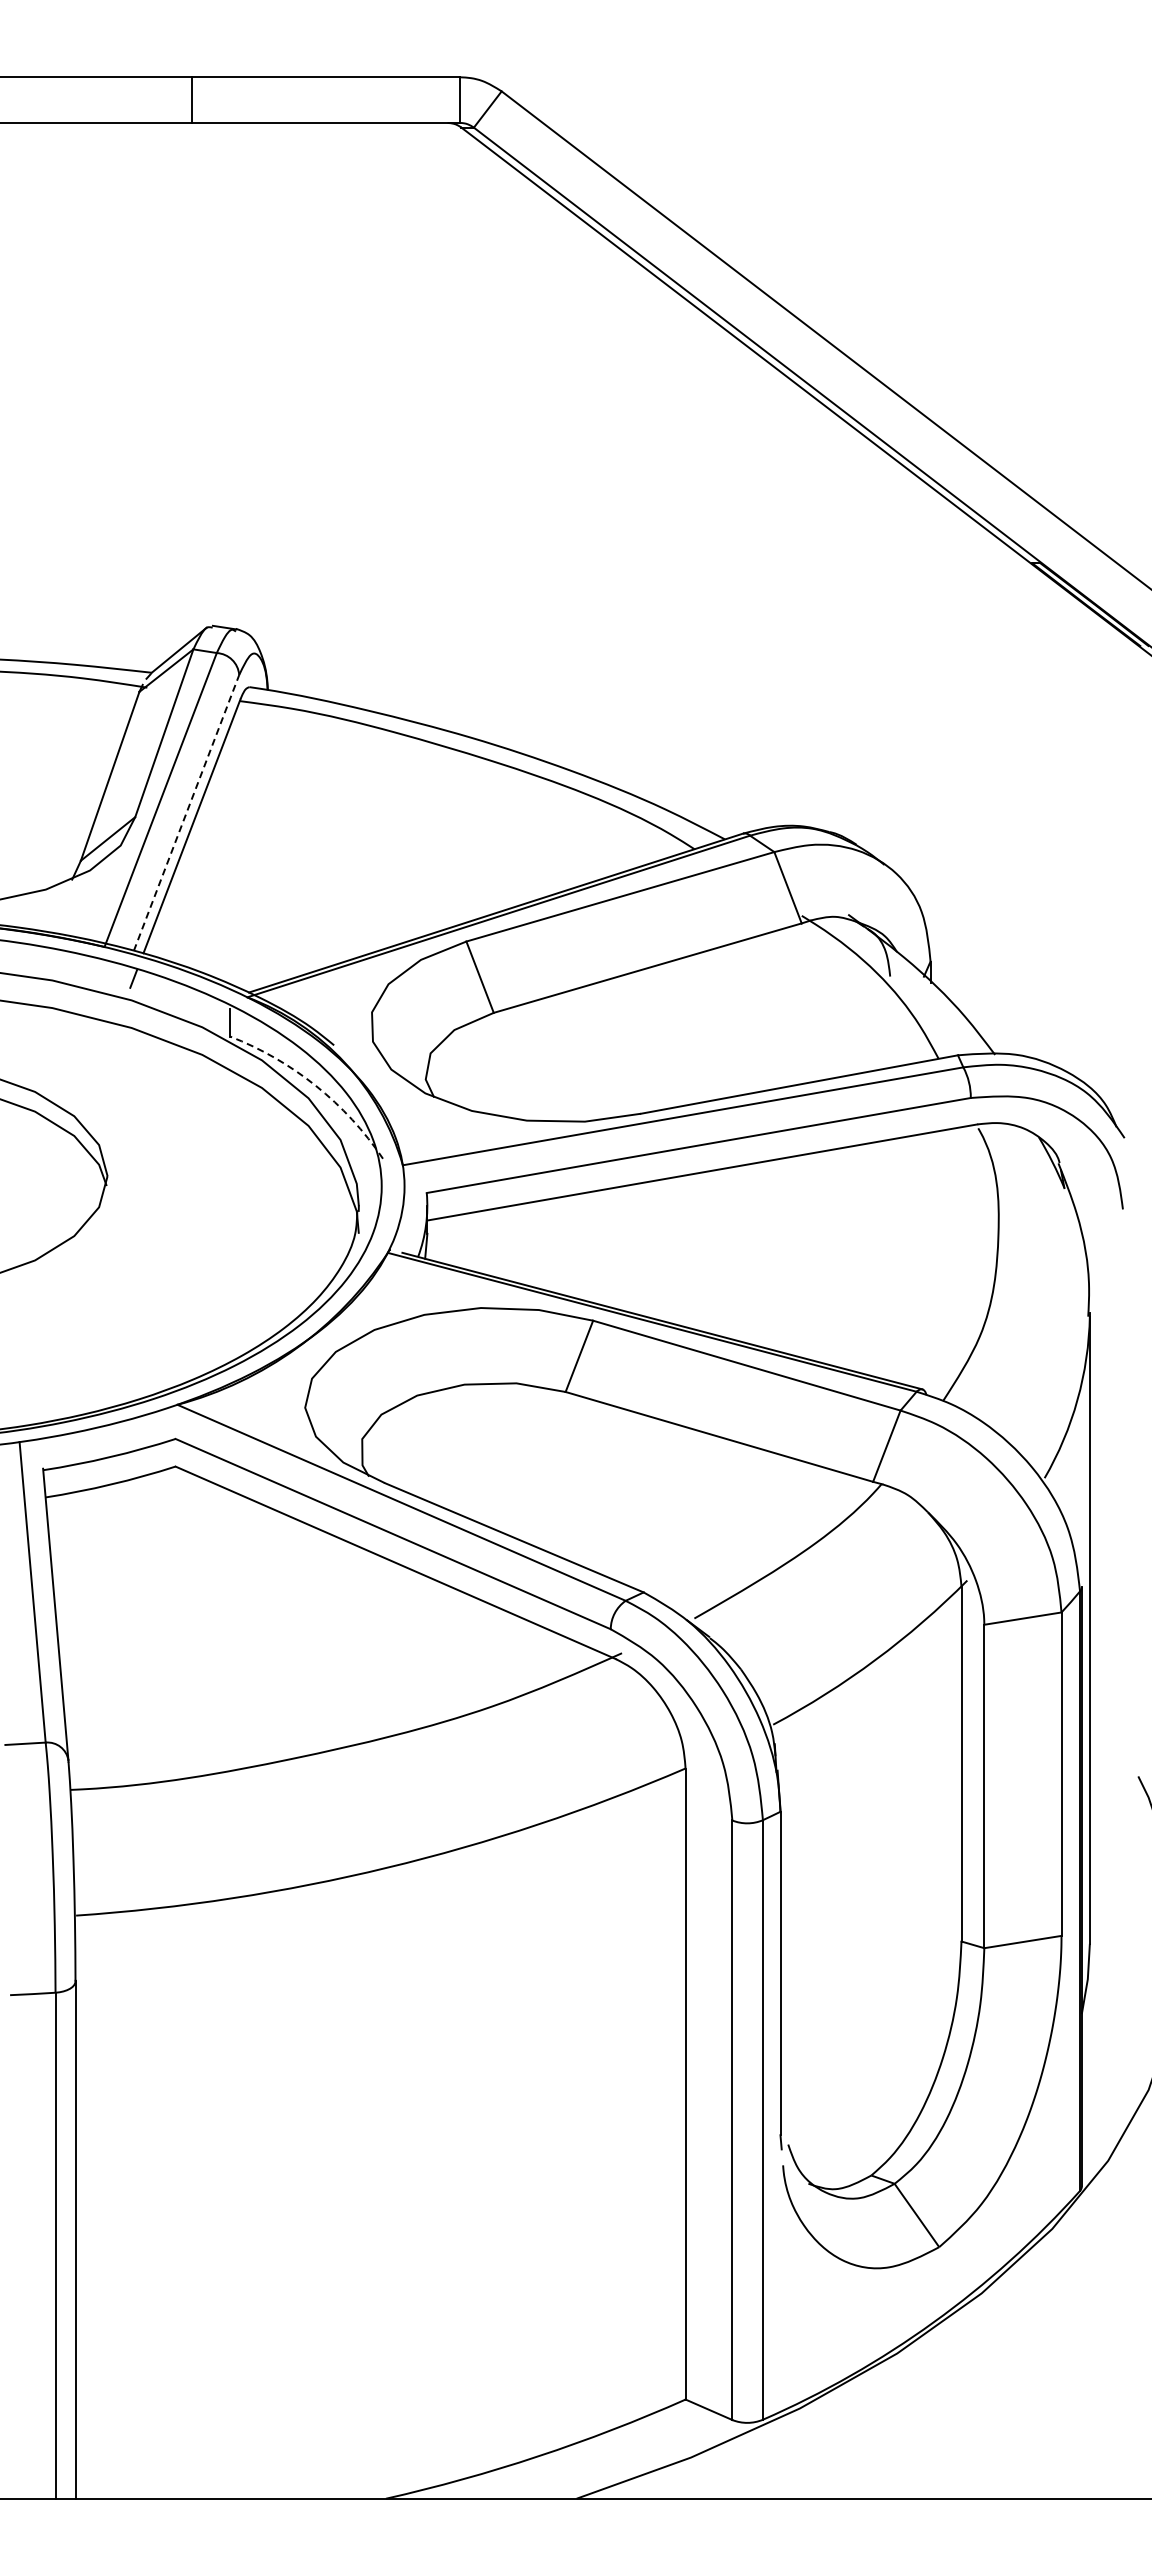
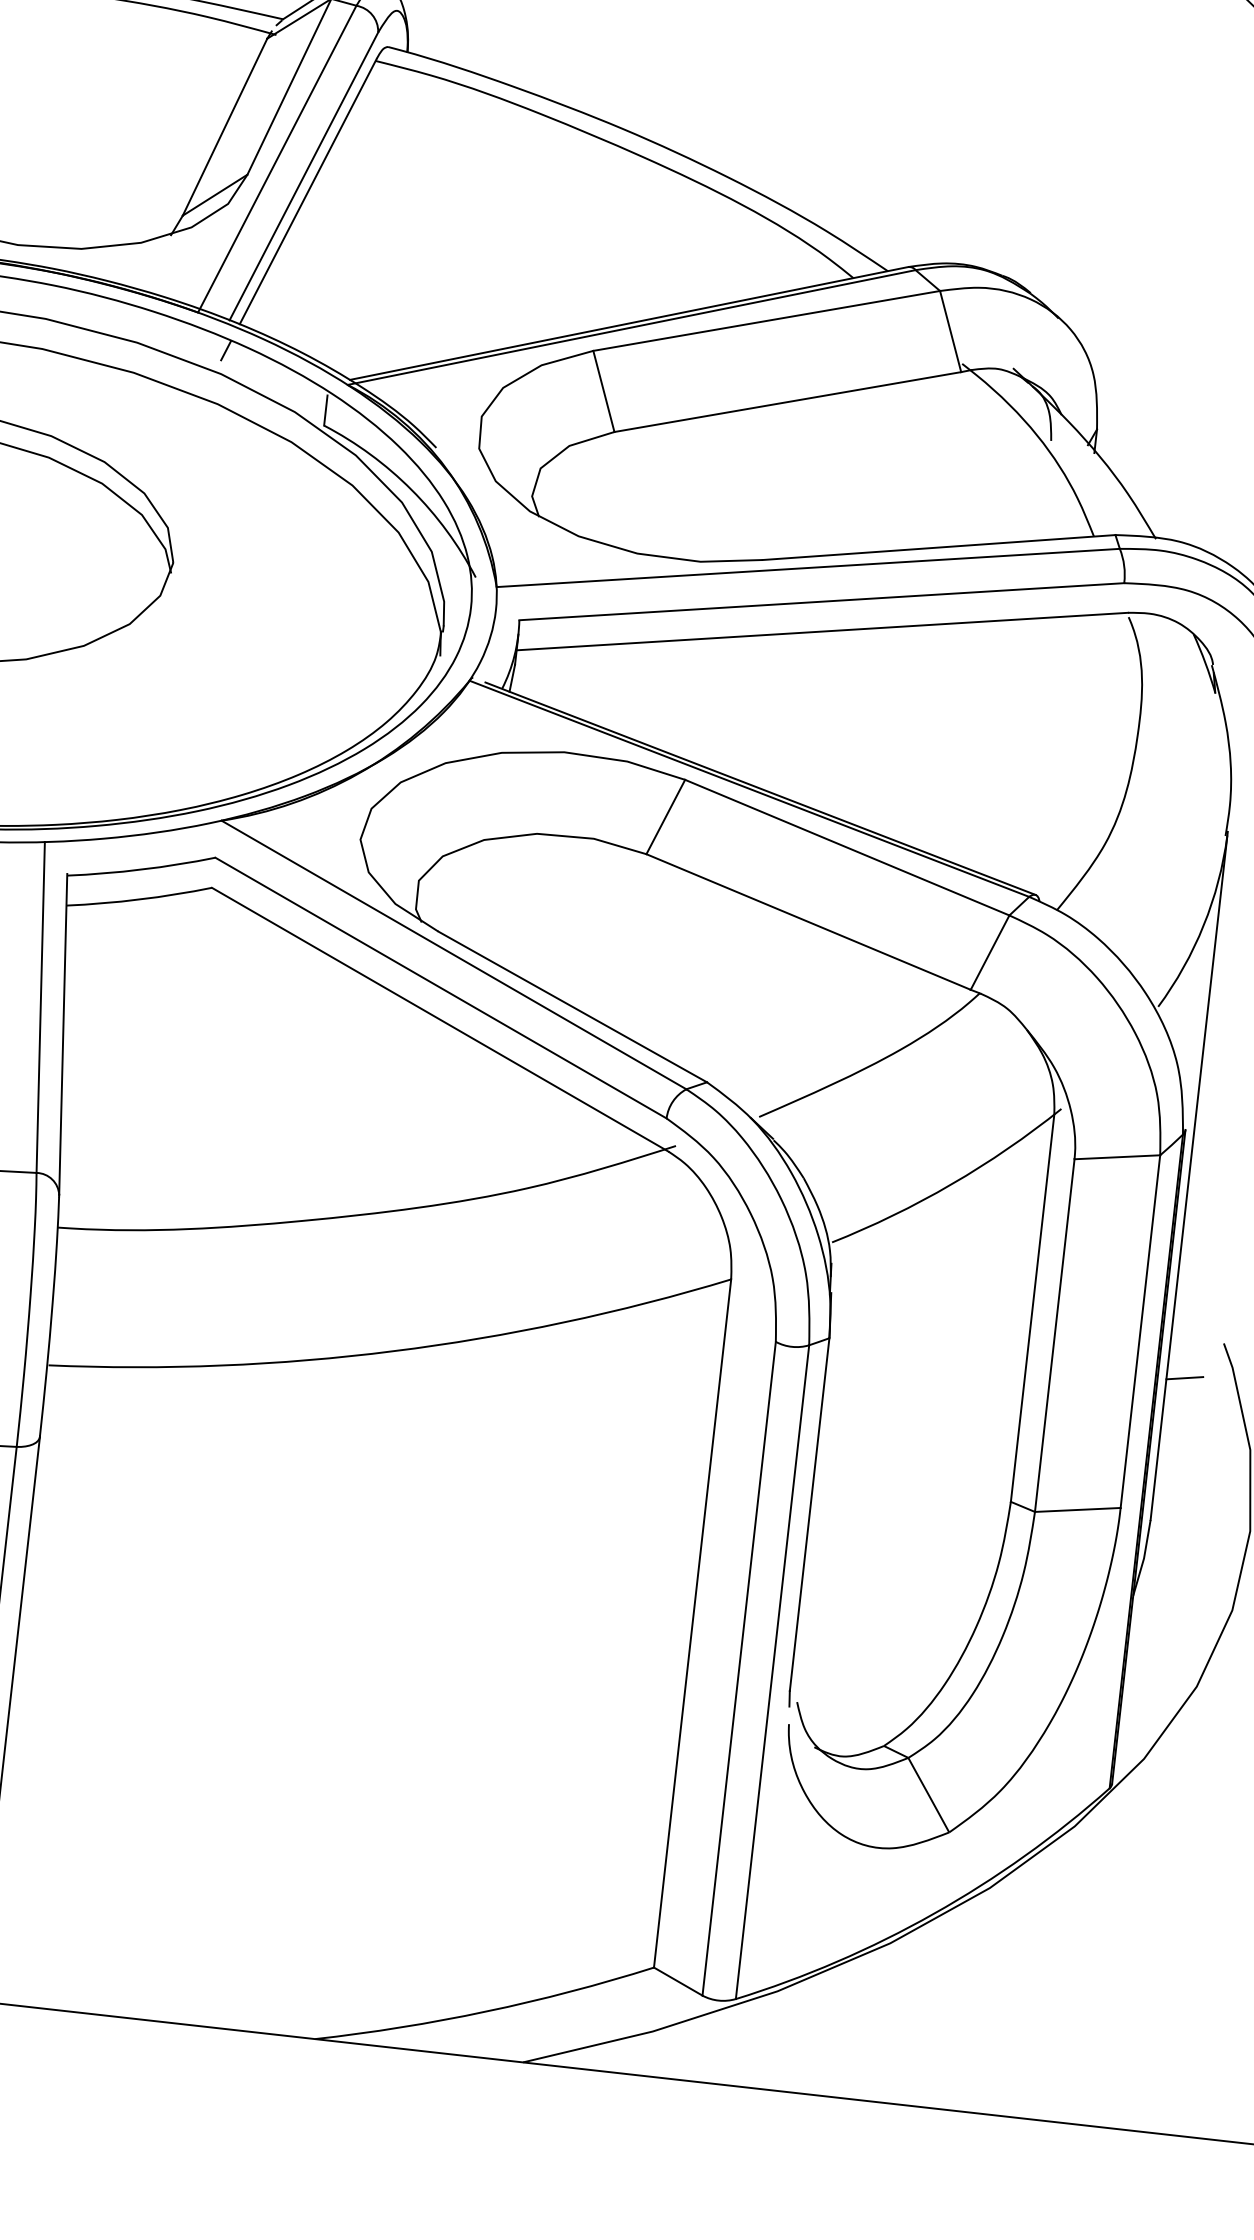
line: (186, 812) -> (303, 175), dashed -> solid
arc: (315, 1085) -> (411, 489), dashed -> solid
line: (1105, 1811) -> (1183, 1377), added

